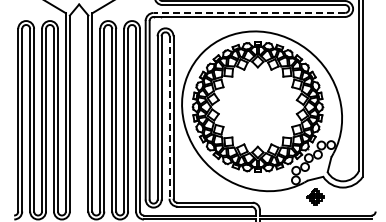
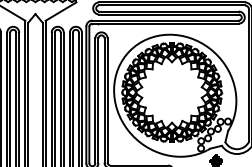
line: (249, 12) -> (165, 20), dashed -> solid
line: (169, 118) -> (104, 101), dashed -> solid

